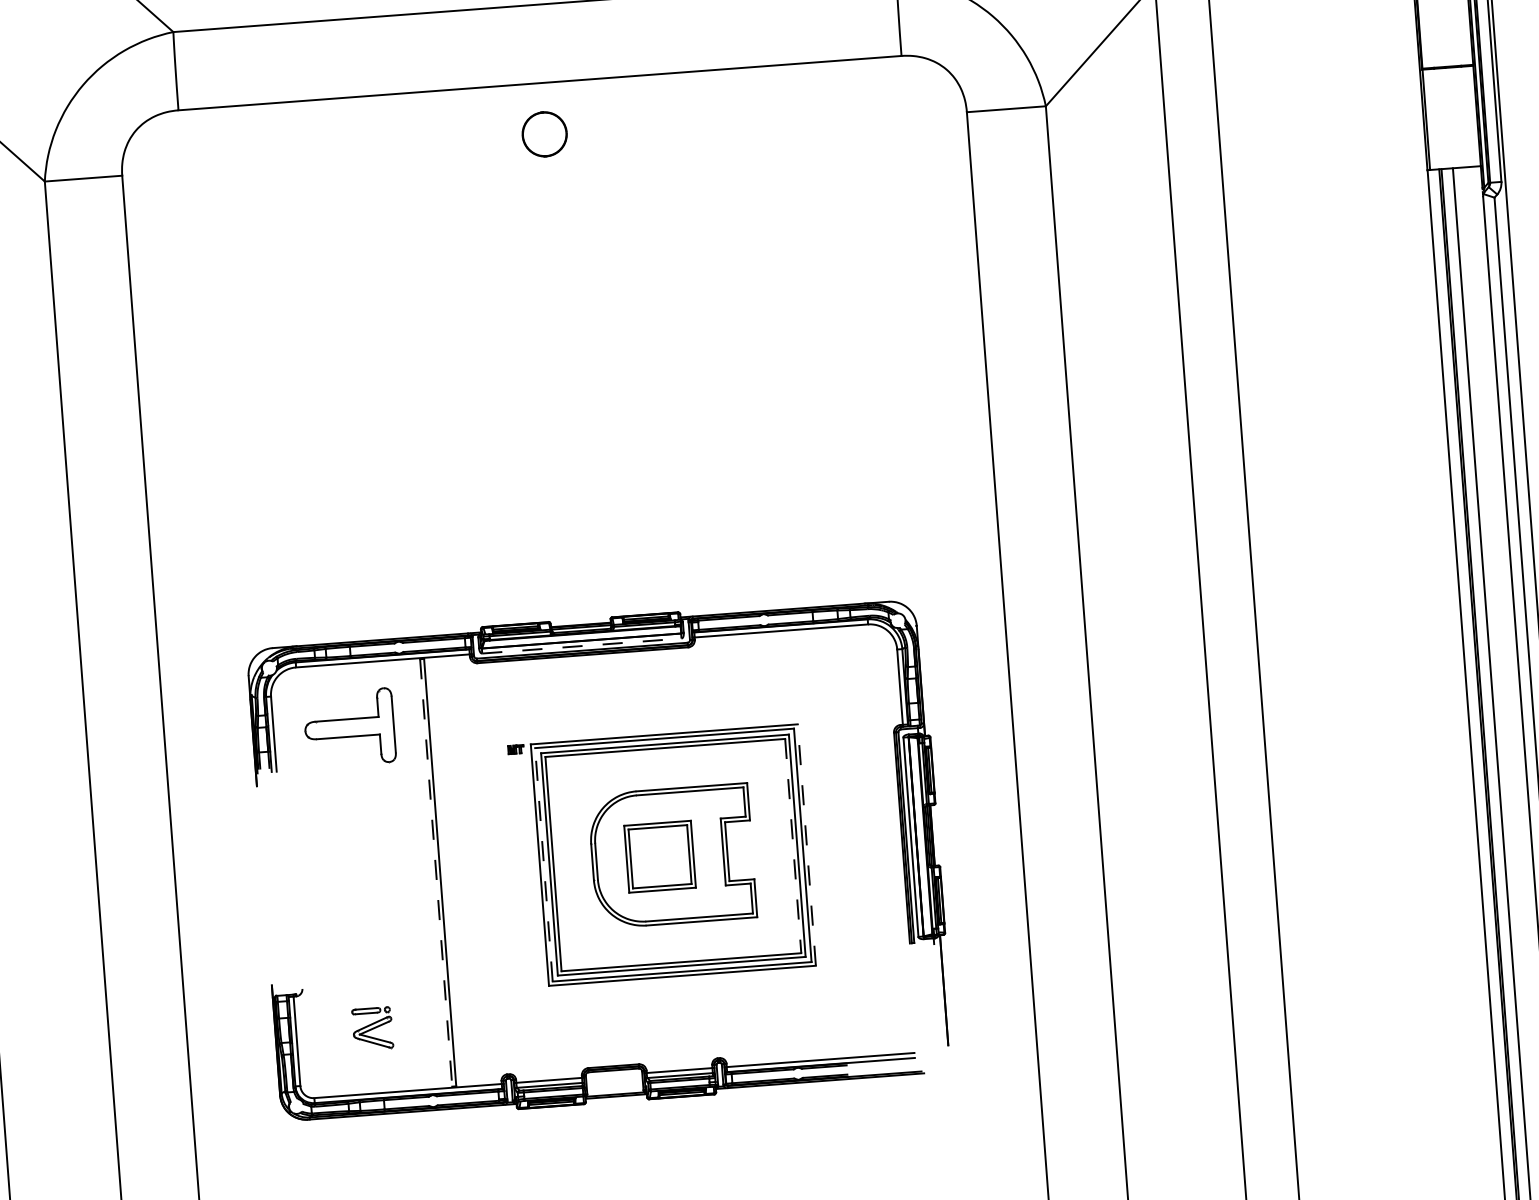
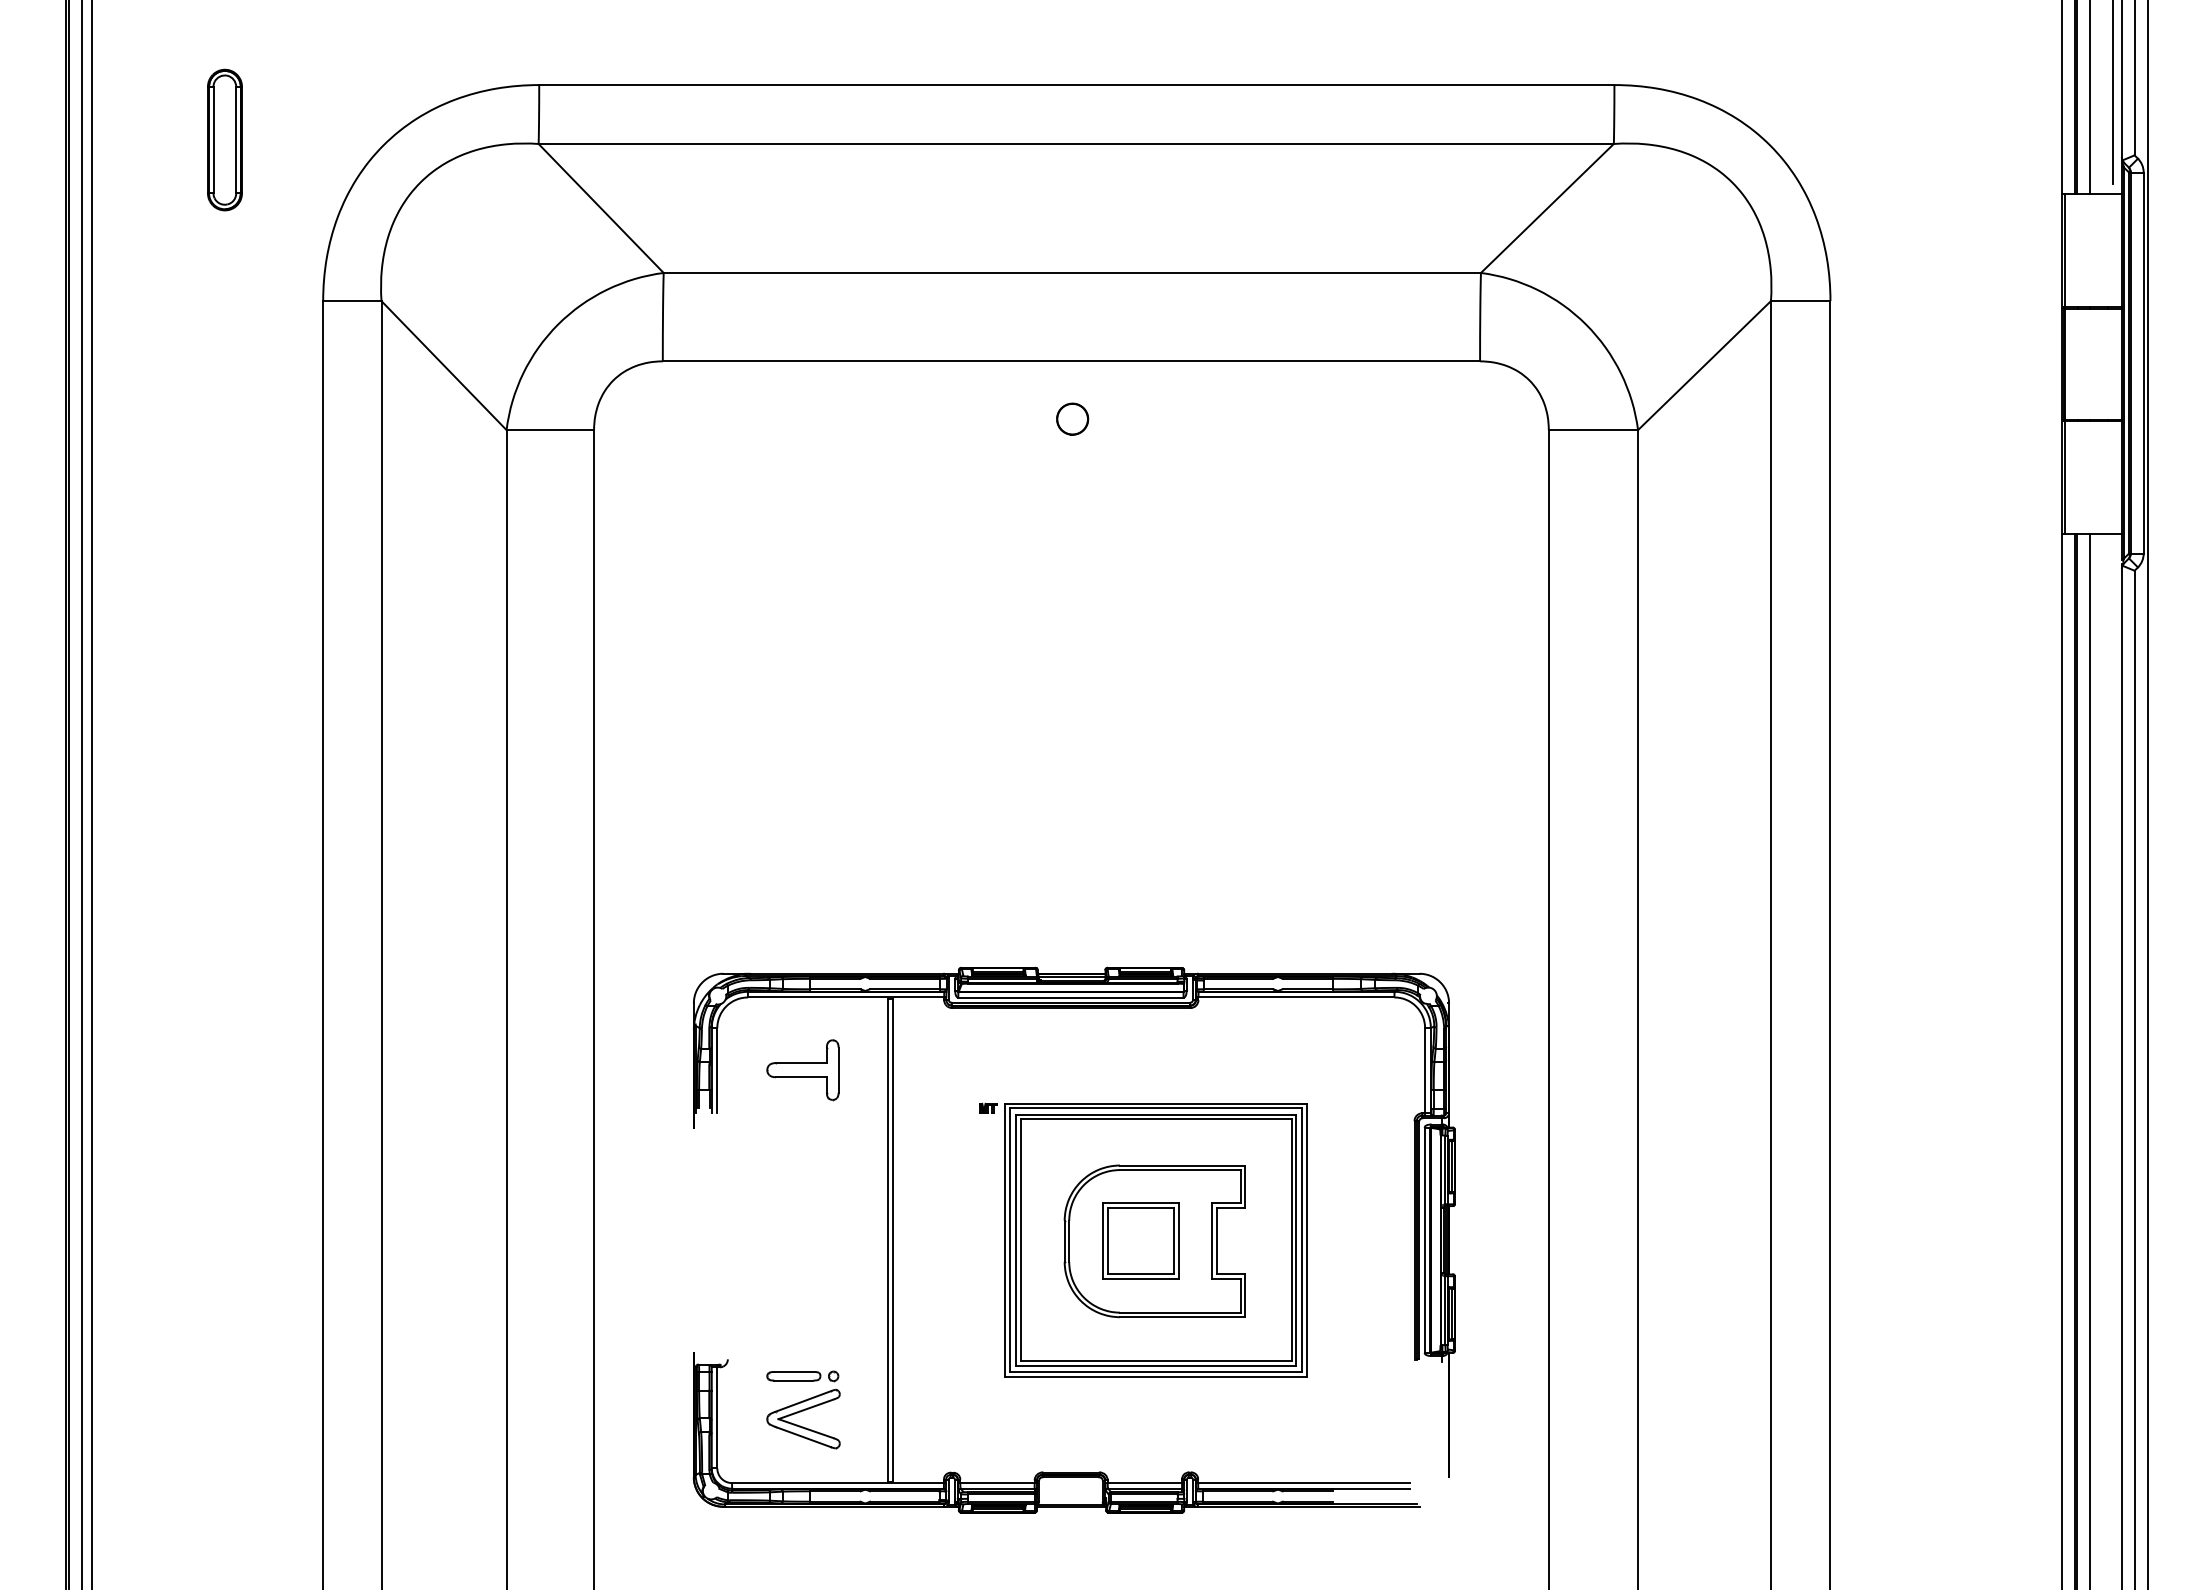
part: (544, 133) -> (1072, 418), size x0.62
line: (581, 646) -> (1070, 997), dashed -> solid
part: (349, 728) -> (802, 1070), size x0.71
line: (806, 844) -> (1306, 1239), dashed -> solid
line: (793, 846) -> (1291, 1240), dashed -> solid
line: (543, 865) -> (1009, 1240), dashed -> solid
line: (436, 873) -> (888, 1240), dashed -> solid
part: (372, 1028) -> (803, 1409), size x1.67

